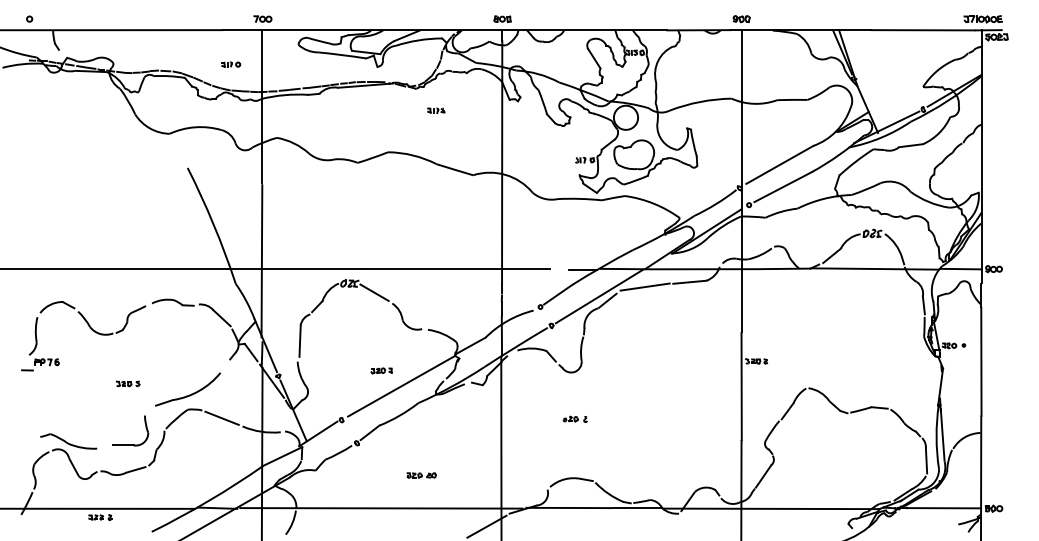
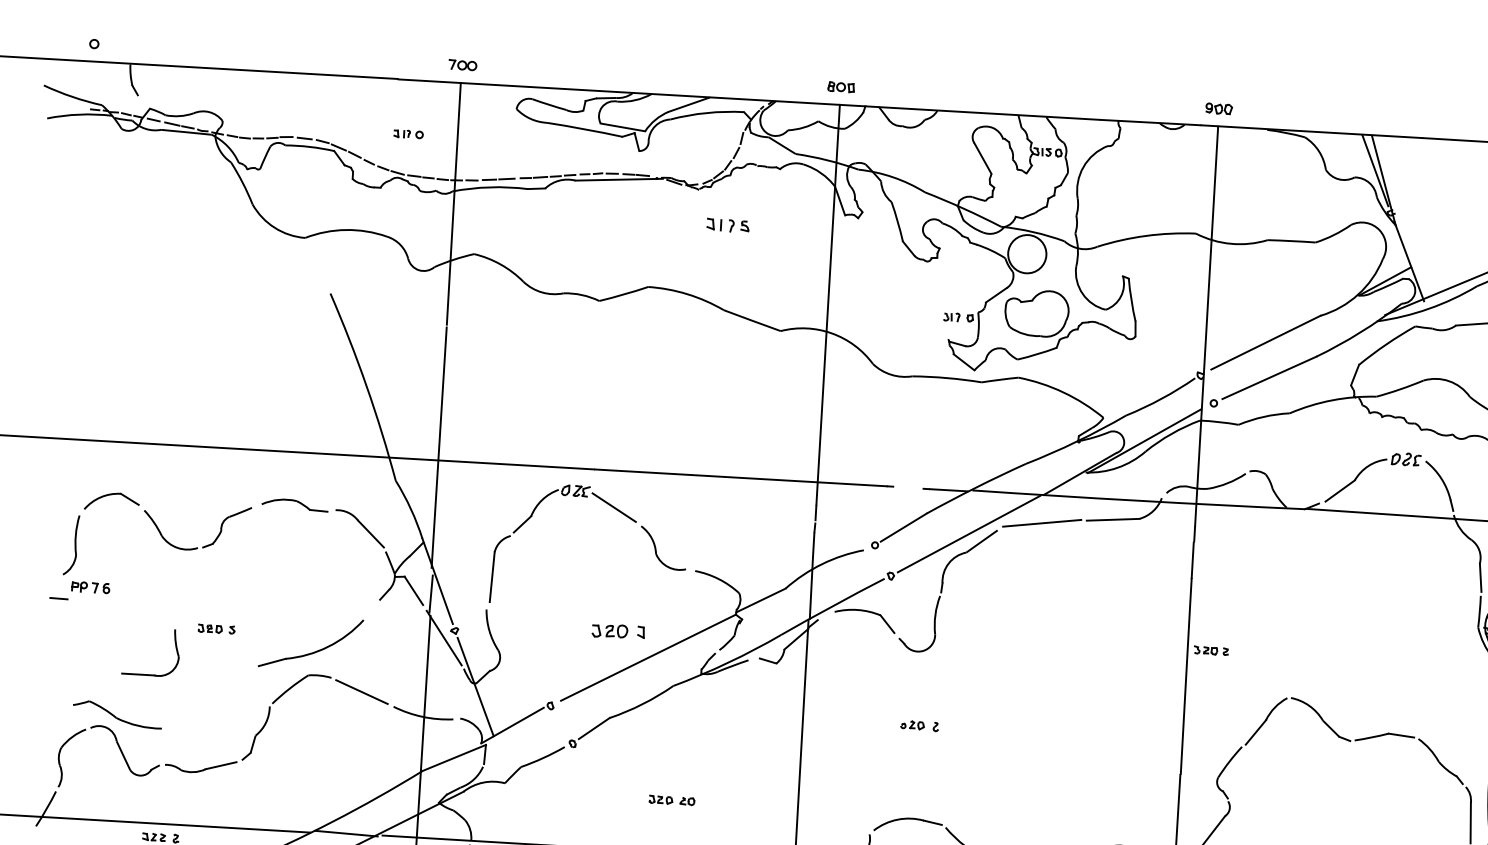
part: (436, 110) -> (728, 225), size x1.6
part: (381, 370) -> (618, 631), size x1.6
part: (130, 444) -> (149, 673), moved

